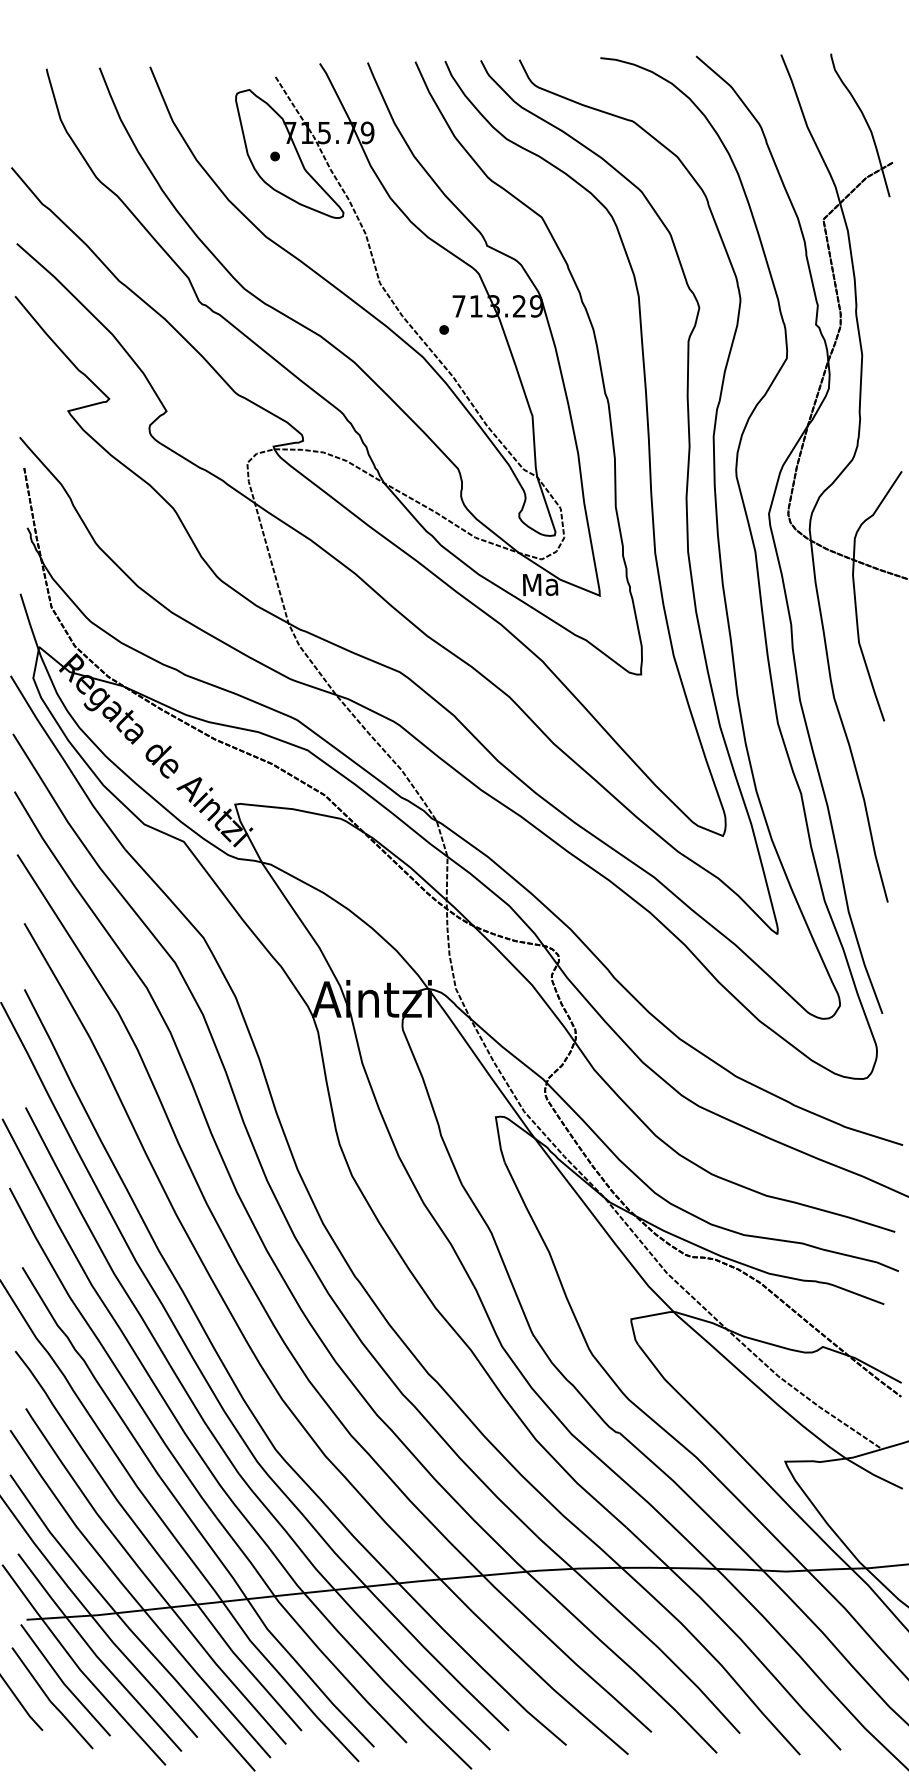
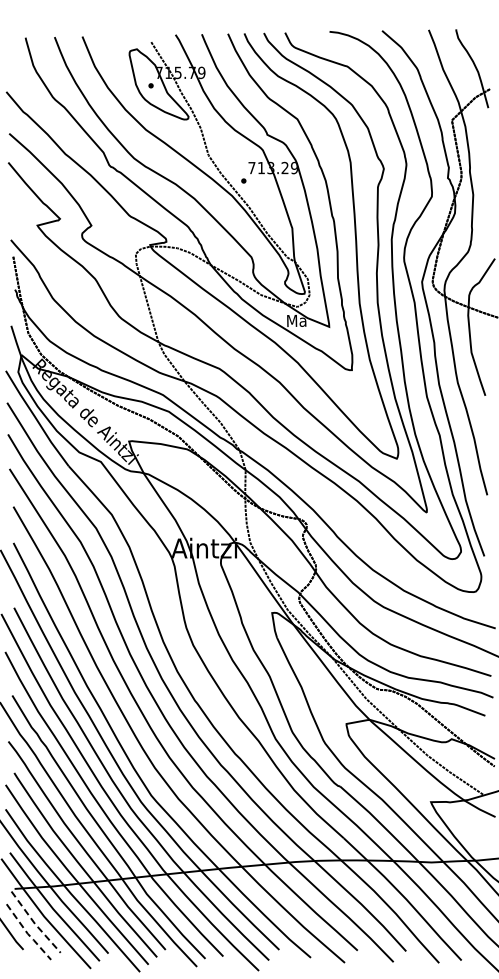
line: (64, 1684) -> (35, 924), solid -> dashed
line: (50, 1700) -> (27, 933), solid -> dashed

